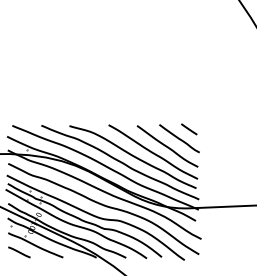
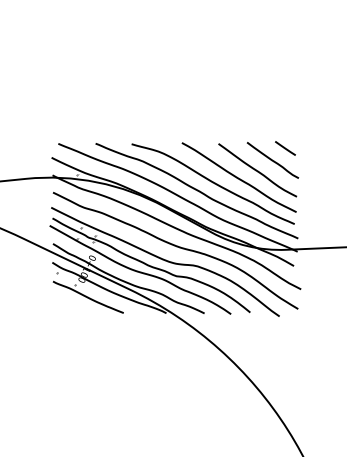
line: (19, 252) -> (67, 306), removed

